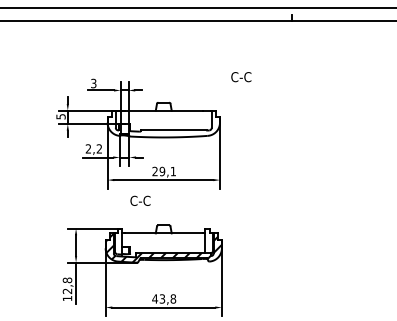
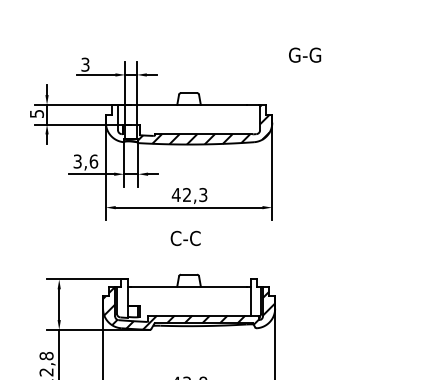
text: (243, 77) -> (307, 55), C-C -> G-G
hatch: (173, 123) -> (203, 123), added
text: (93, 148) -> (85, 160), 2,2 -> 3,6
text: (164, 171) -> (190, 194), 29,1 -> 42,3
text: (140, 200) -> (185, 237), moved

